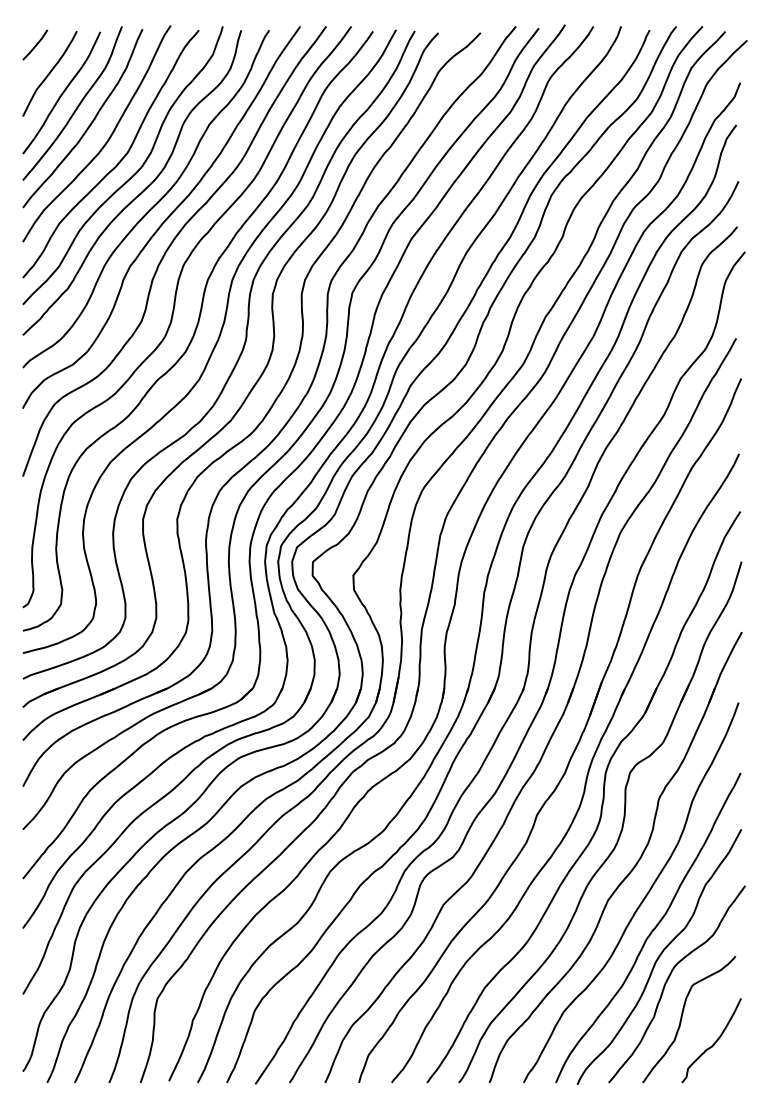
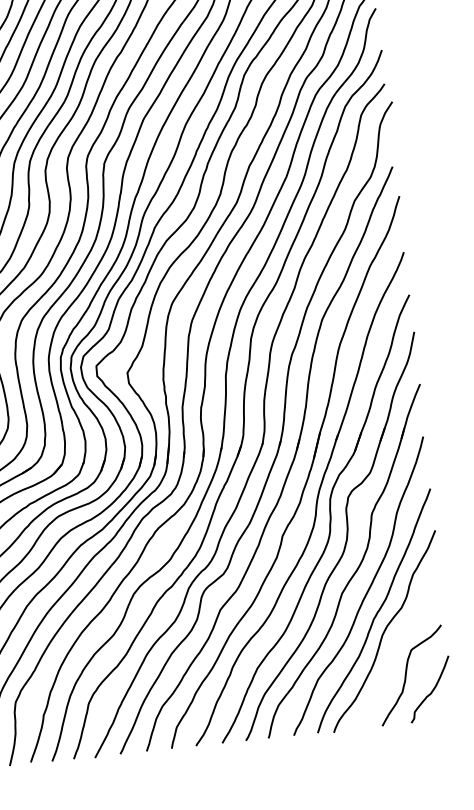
curve: (668, 980) -> (393, 648), removed

